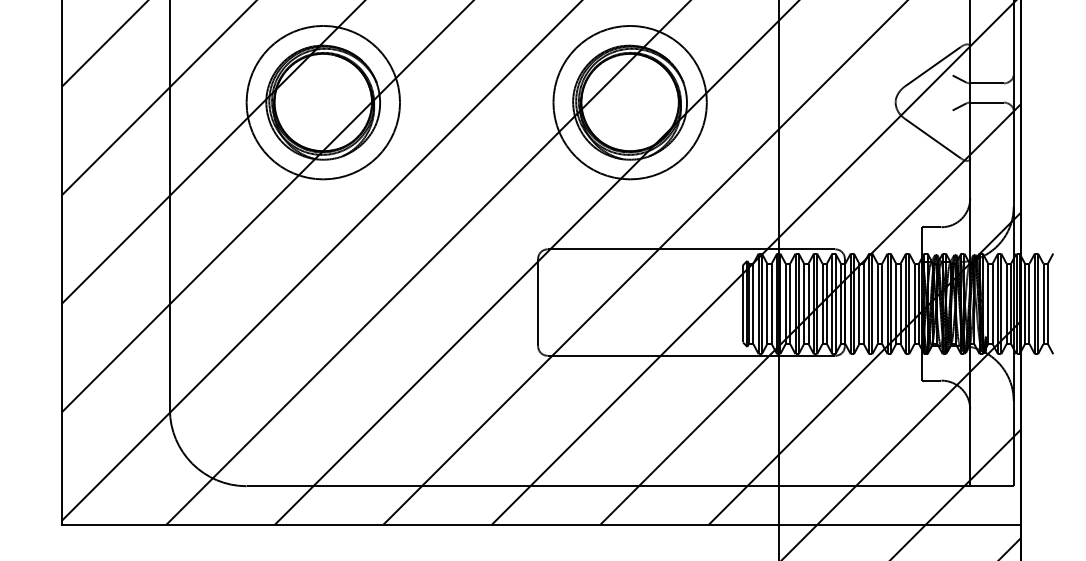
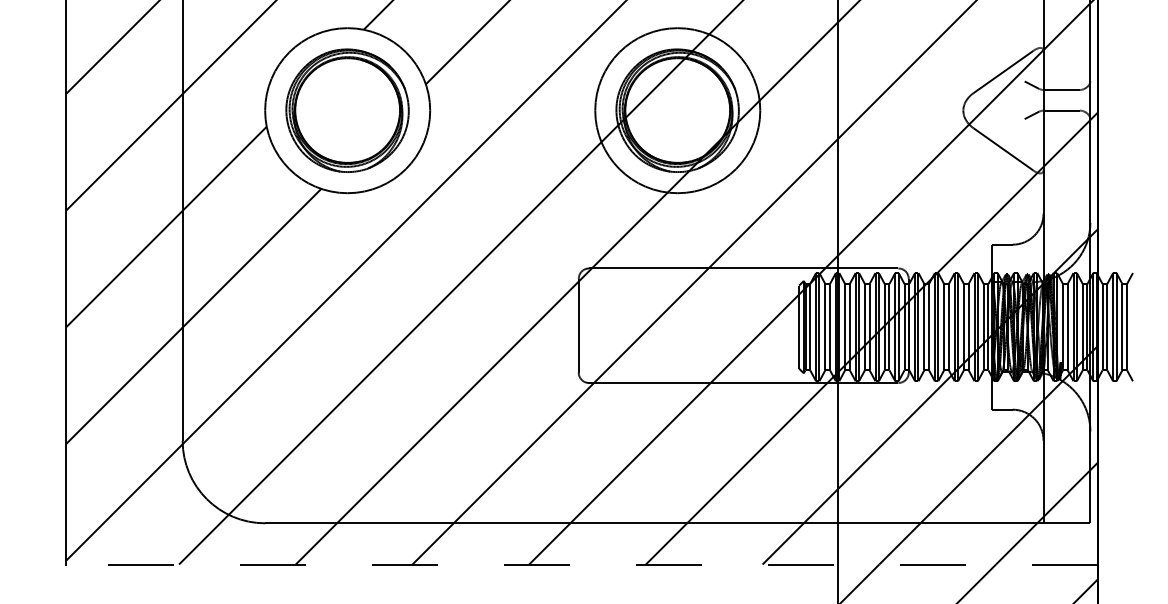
hatch: (321, 100) -> (345, 108), removed
line: (541, 524) -> (582, 564), solid -> dashed

